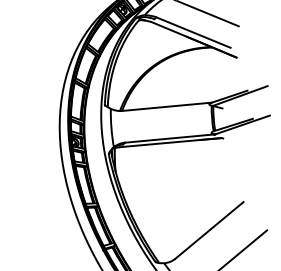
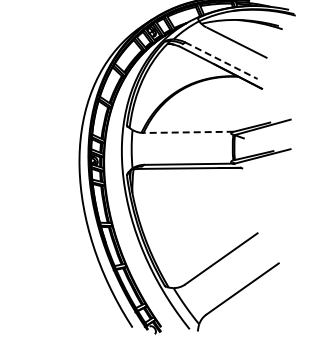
line: (195, 33) -> (222, 61), solid -> dashed
line: (166, 106) -> (188, 132), solid -> dashed

